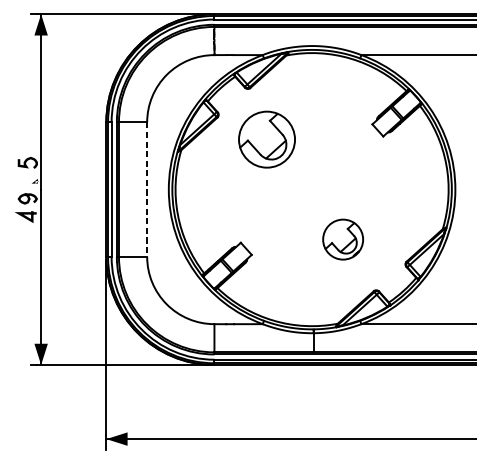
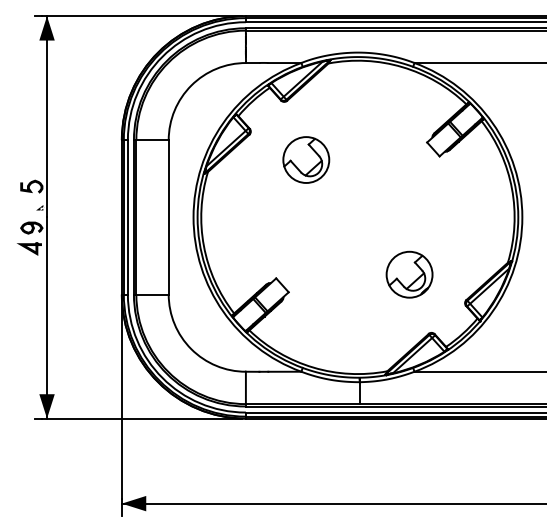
part: (267, 139) -> (306, 159), size x0.71
line: (146, 189) -> (168, 217), dashed -> solid
part: (343, 239) -> (409, 274), moved

